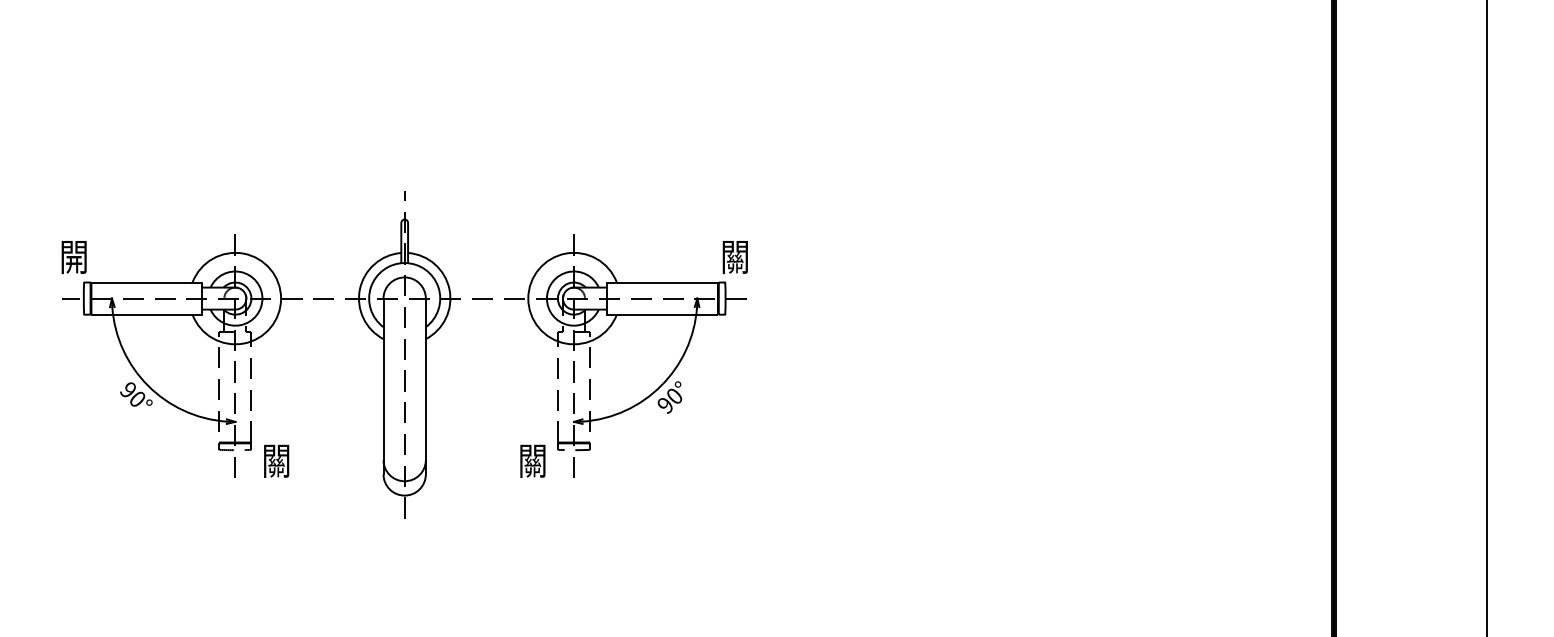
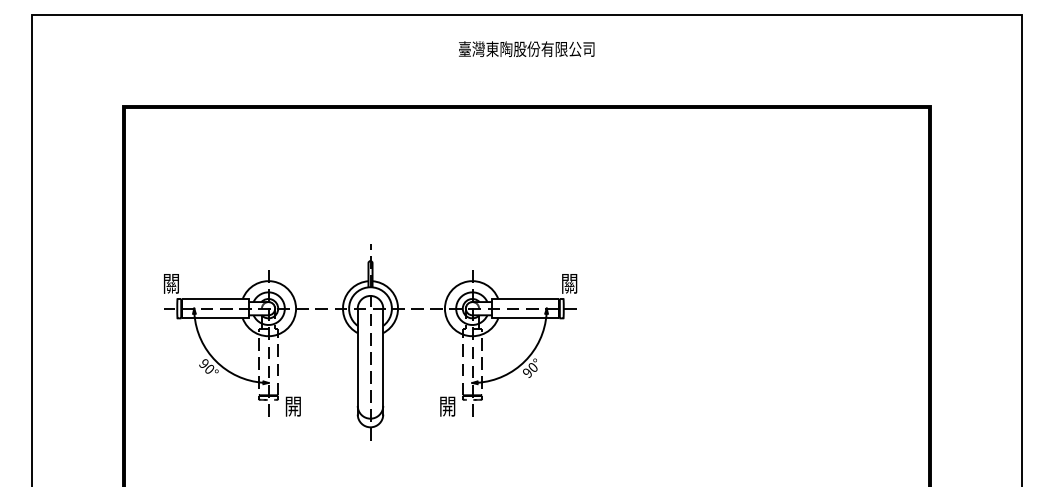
text: (74, 258) -> (171, 284), 開 -> 關
text: (276, 462) -> (293, 407), 關 -> 開
text: (532, 462) -> (447, 407), 關 -> 開

